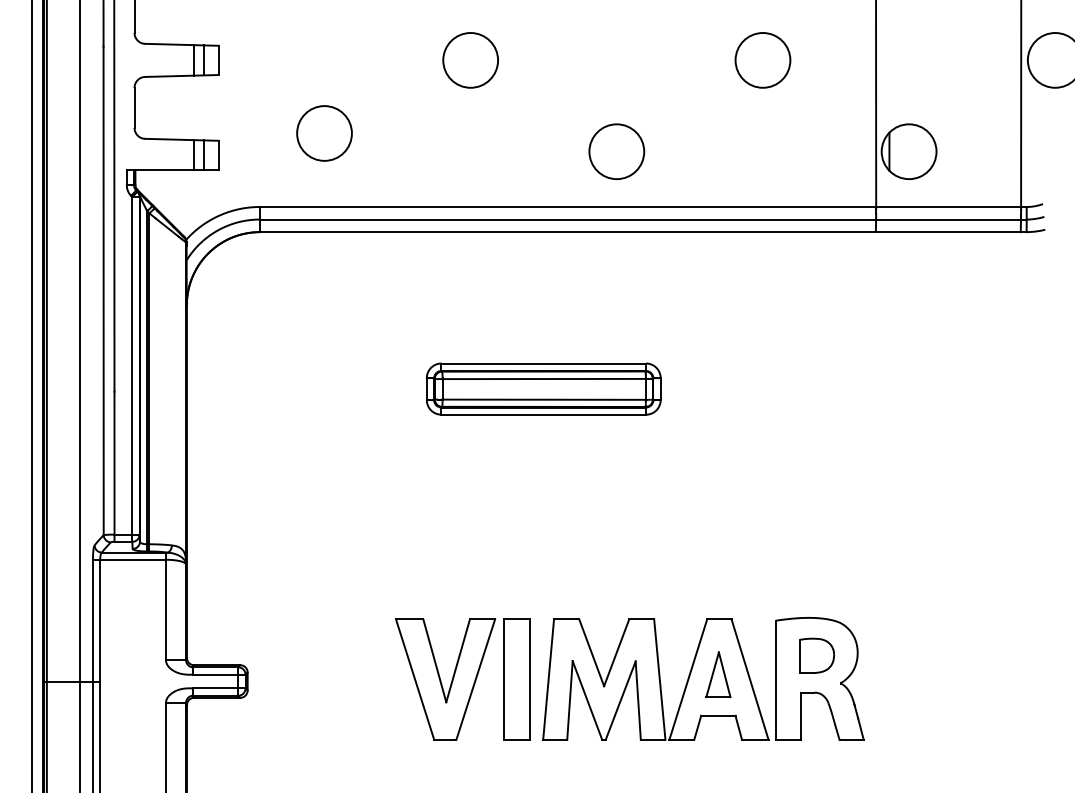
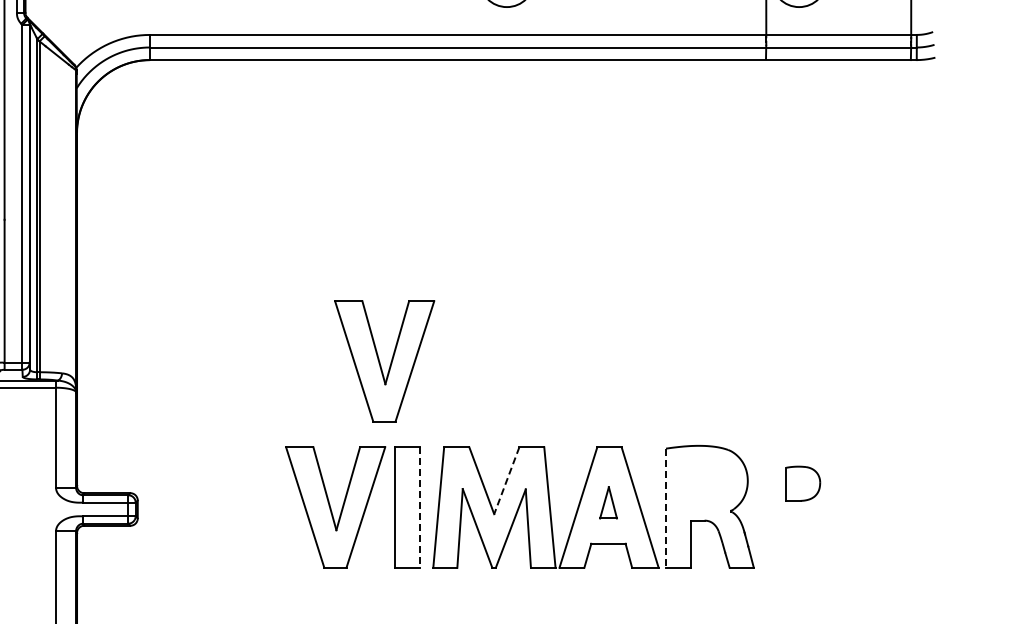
part: (543, 388) -> (433, 216), removed
part: (494, 533) -> (384, 361), added
line: (616, 652) -> (506, 480), solid -> dashed
part: (816, 655) -> (802, 483), moved
part: (718, 674) -> (608, 502), size x0.7
line: (529, 680) -> (419, 508), solid -> dashed
line: (775, 680) -> (665, 508), solid -> dashed

